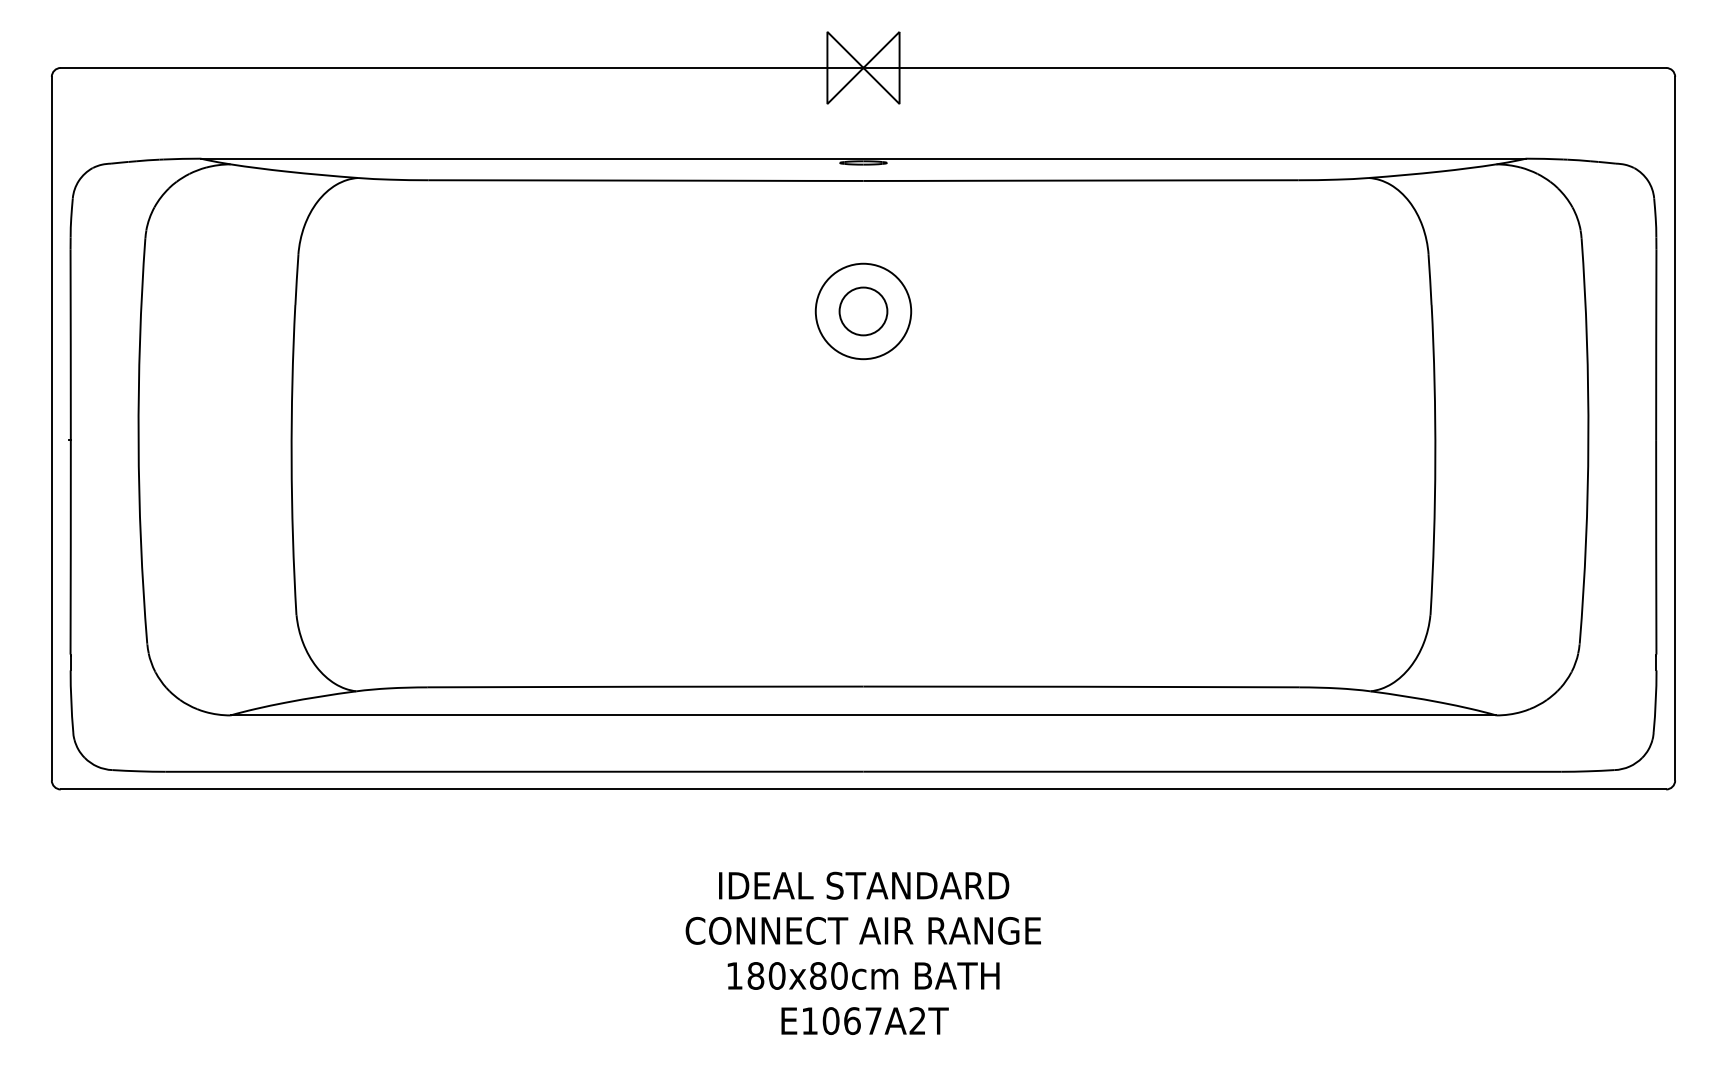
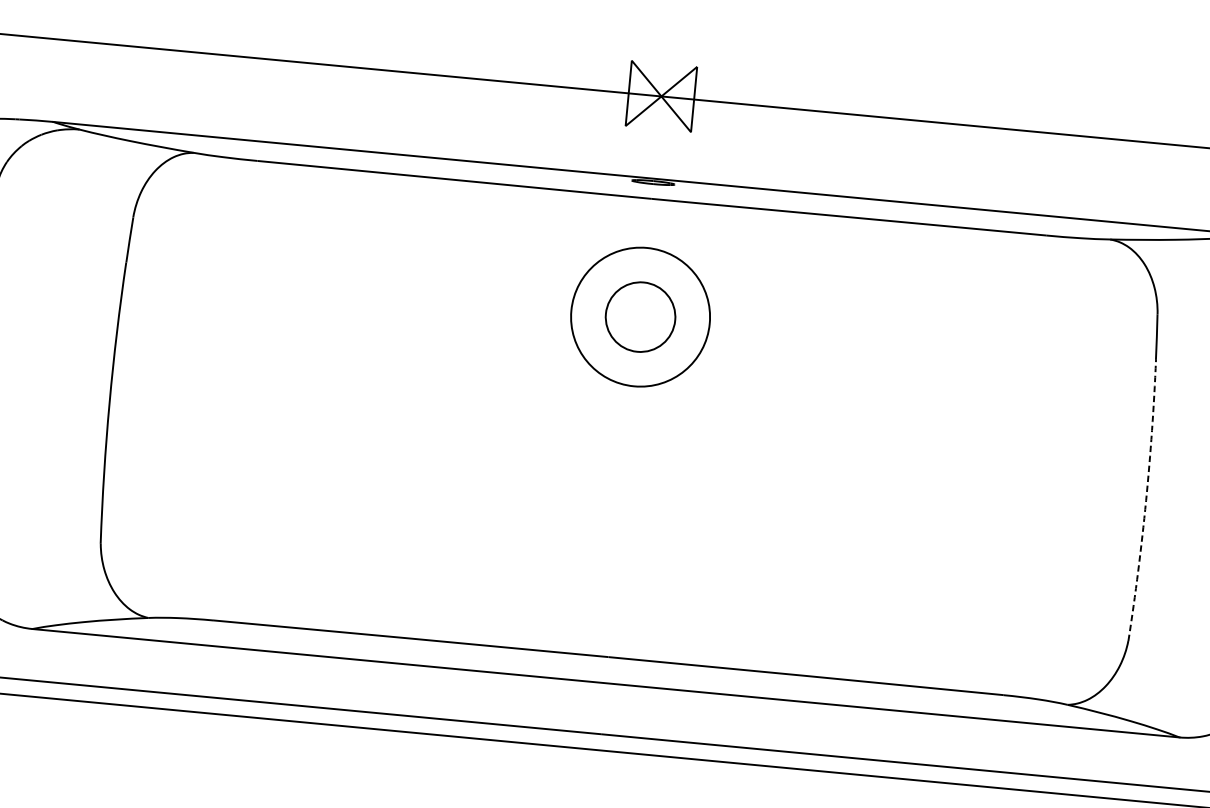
circle: (863, 311) -> (640, 317), size x1.6
circle: (863, 311) -> (640, 317), size x1.6
arc: (1435, 460) -> (1146, 501), solid -> dashed

